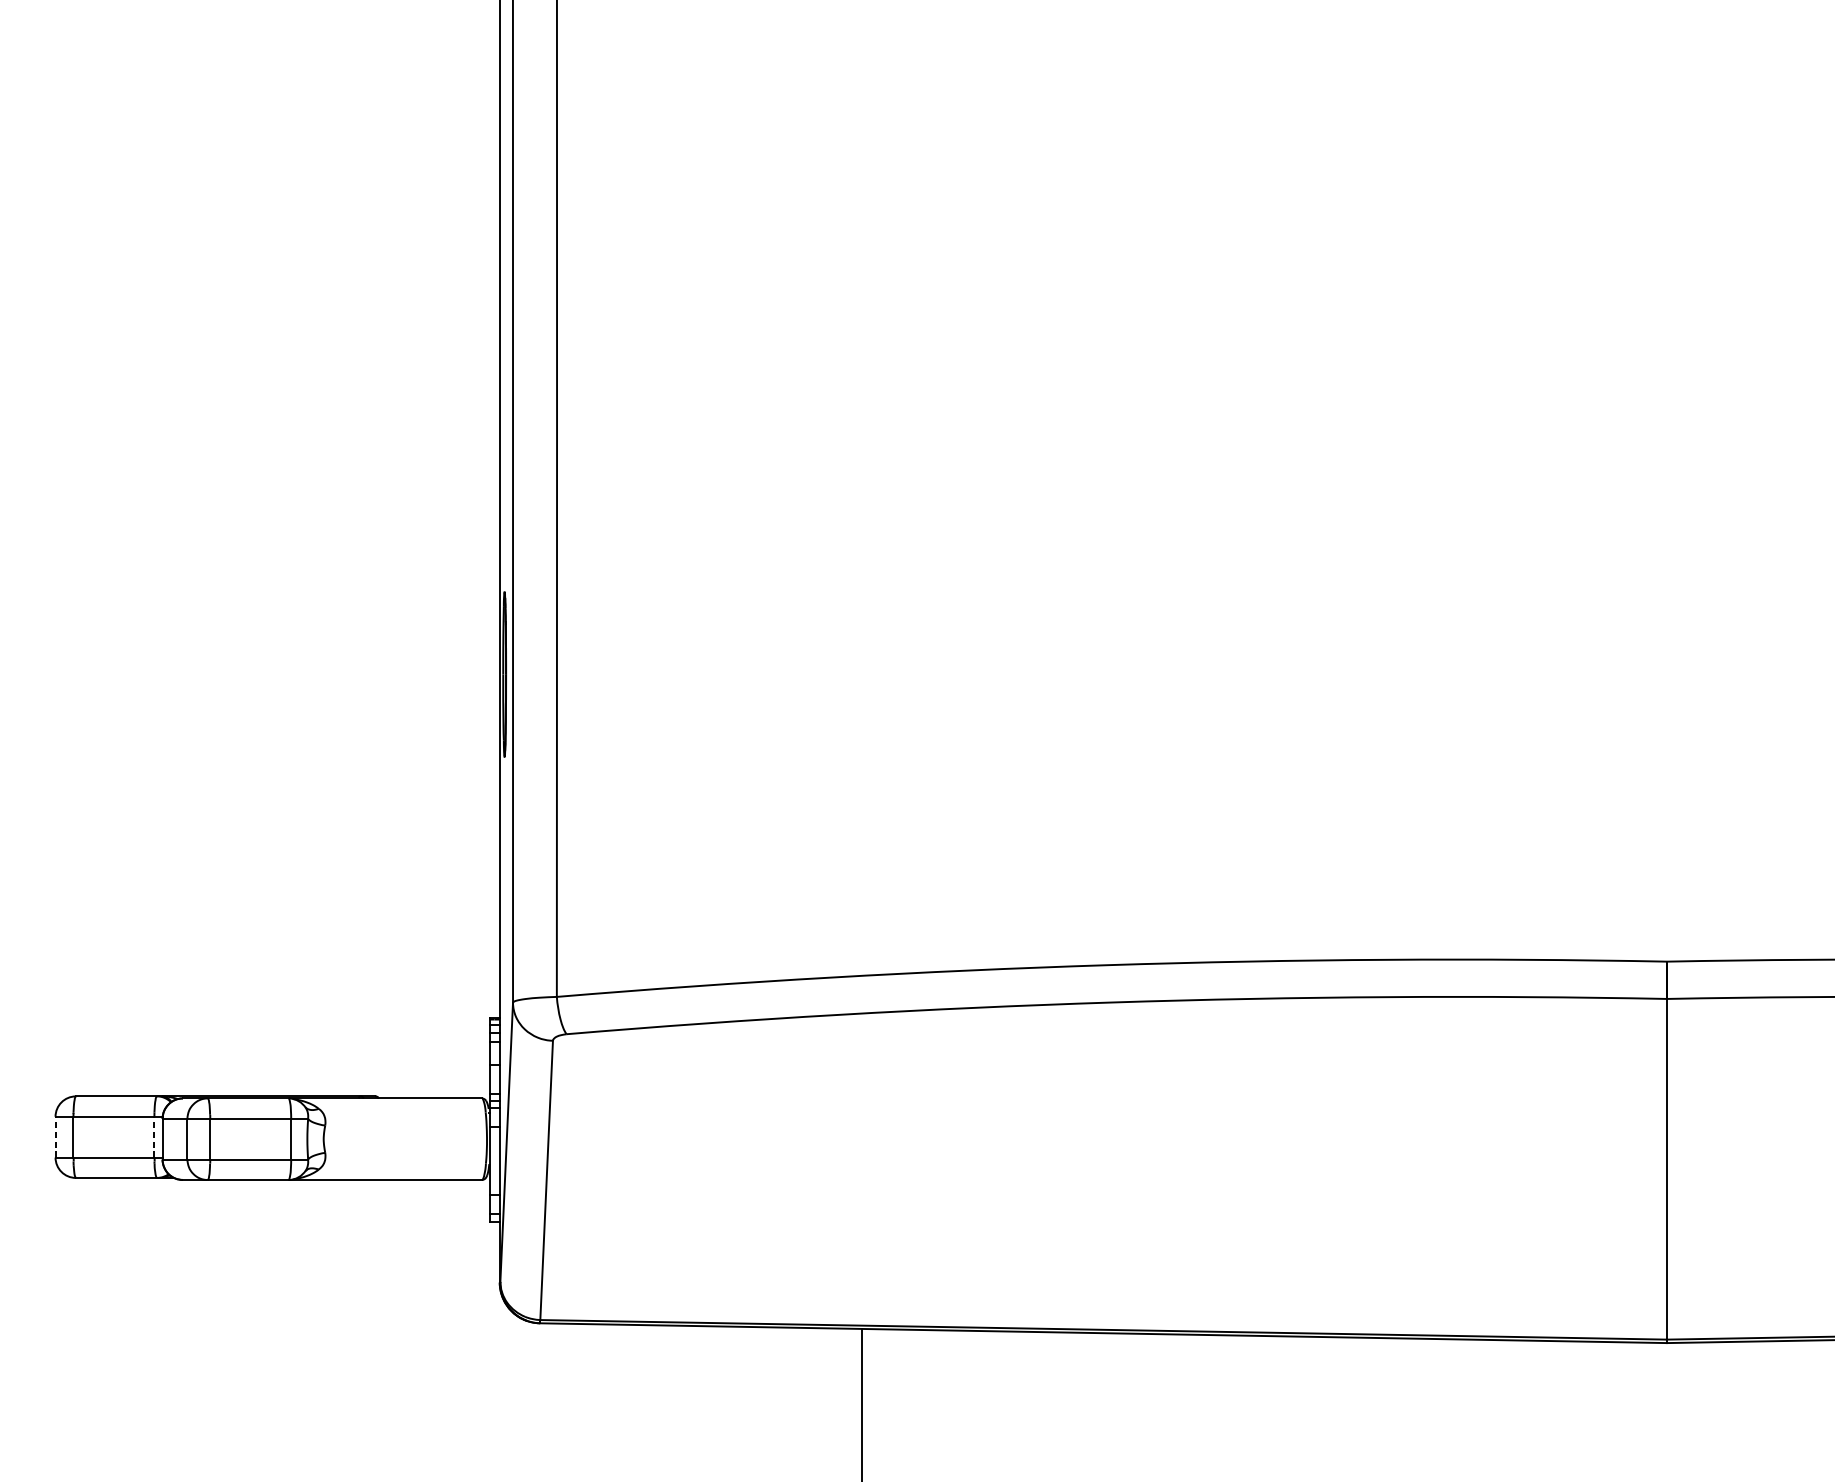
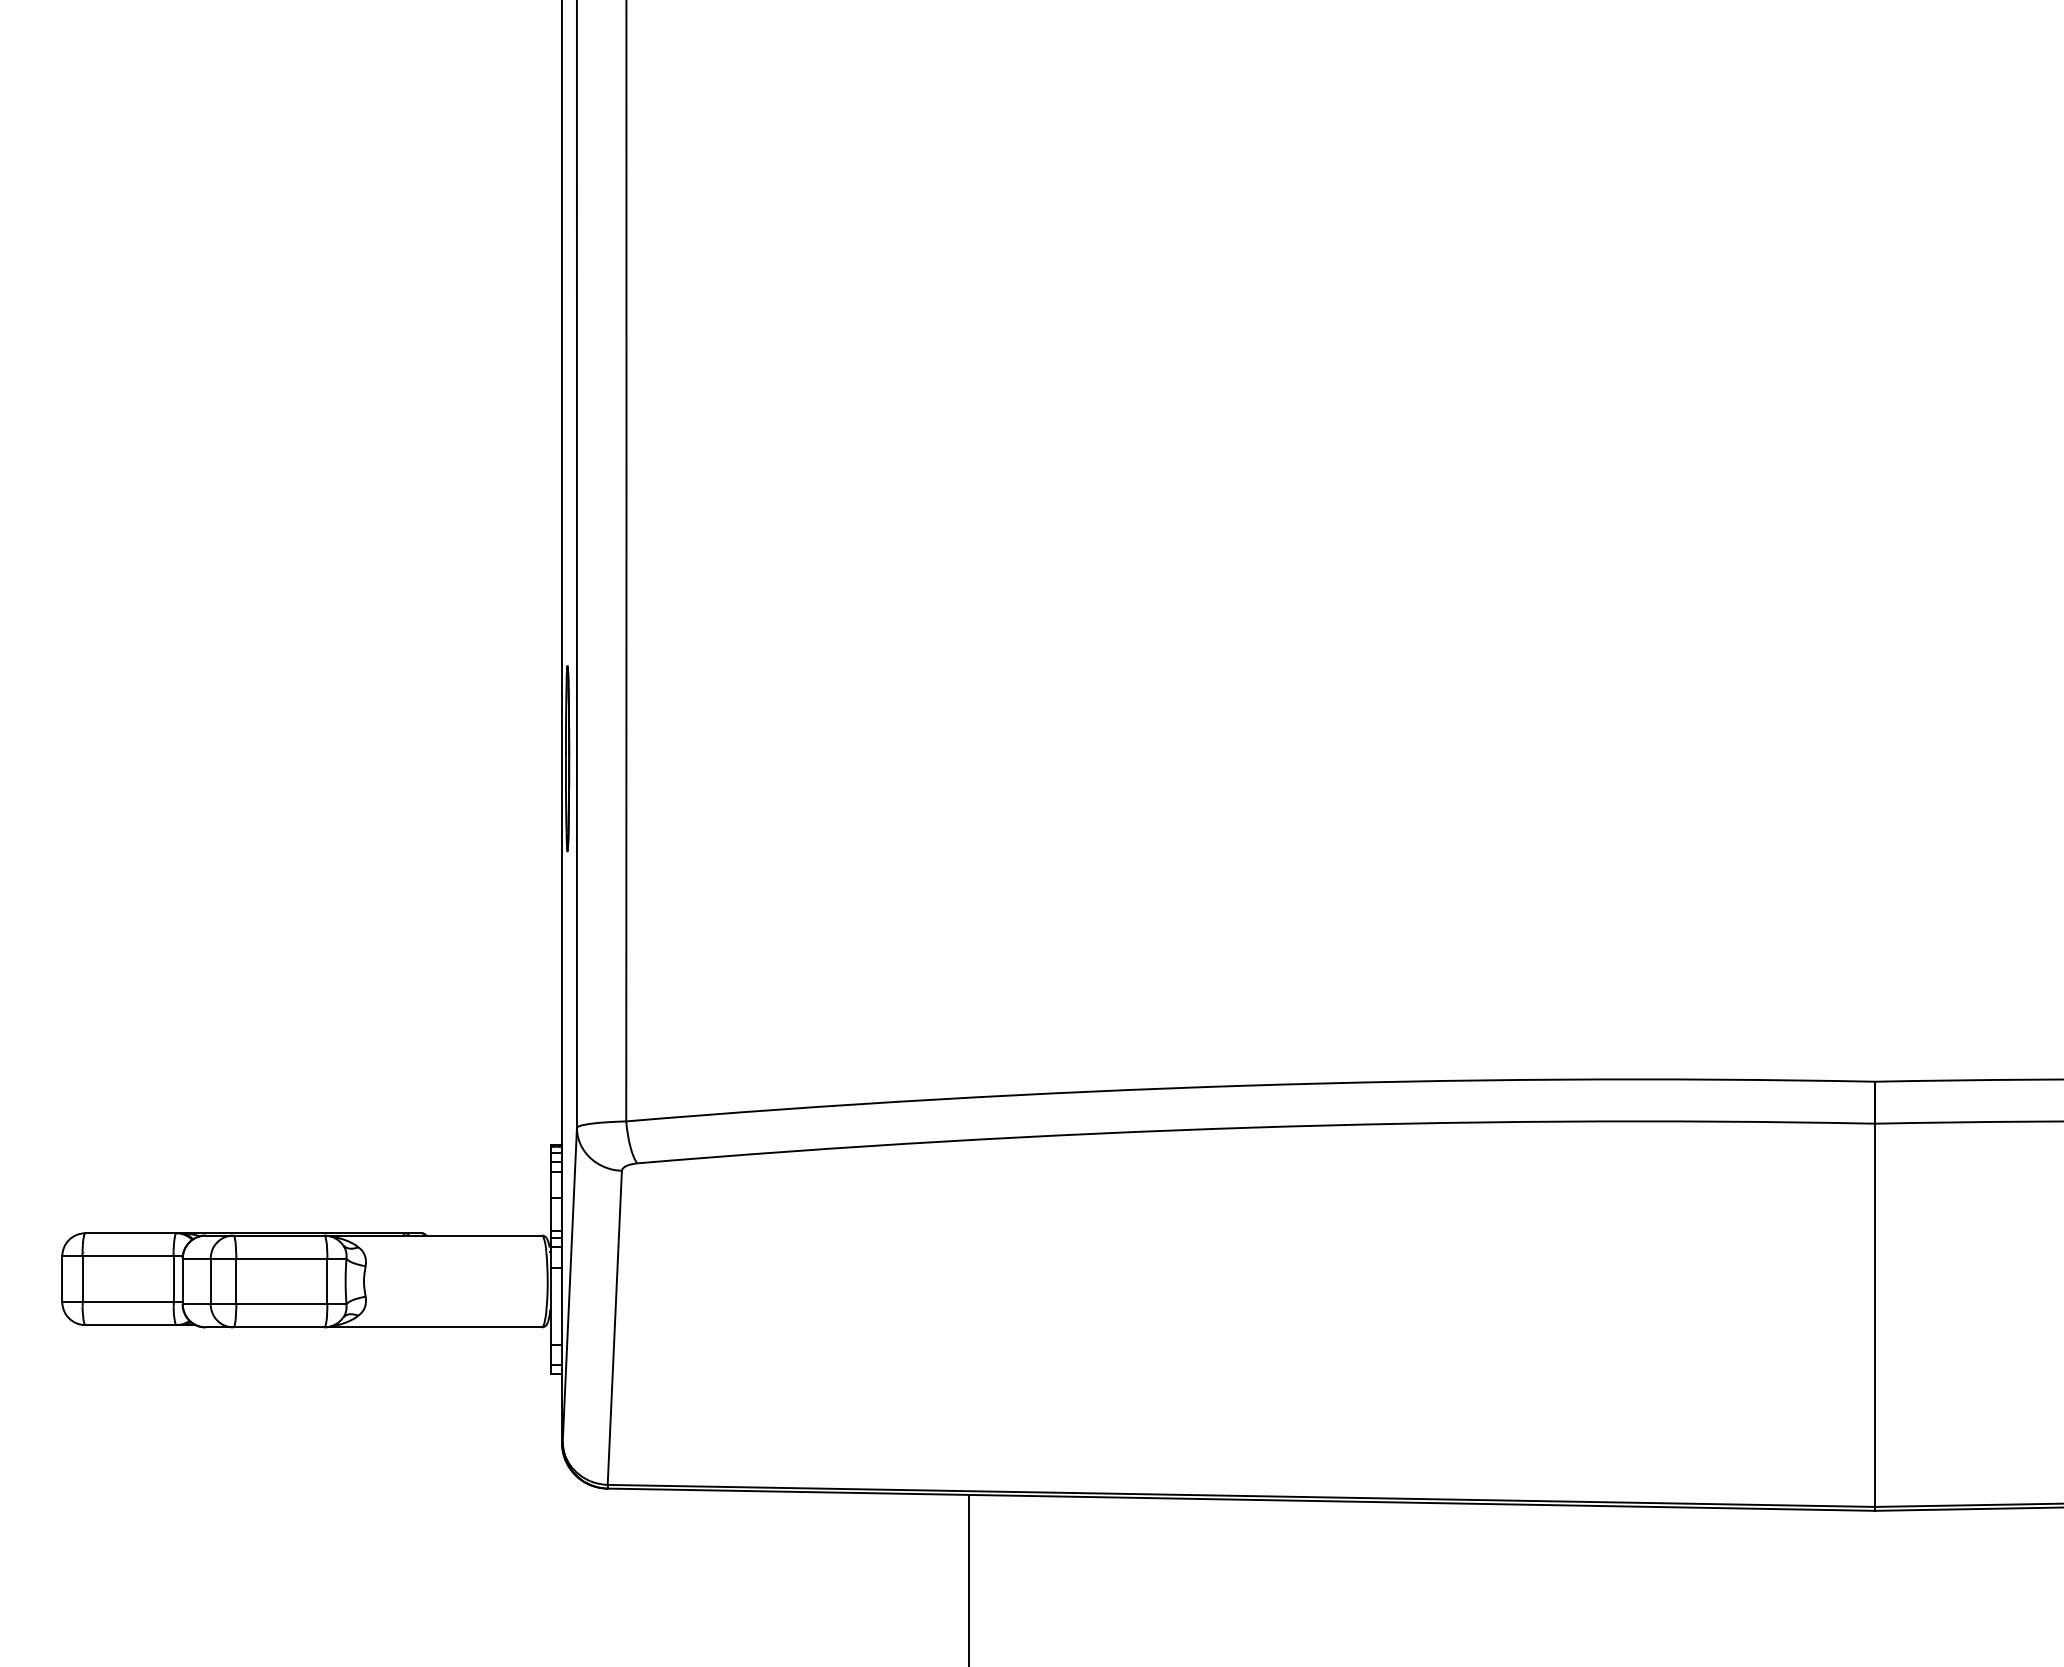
line: (55, 1137) -> (62, 1279), dashed -> solid
line: (154, 1137) -> (173, 1279), dashed -> solid

